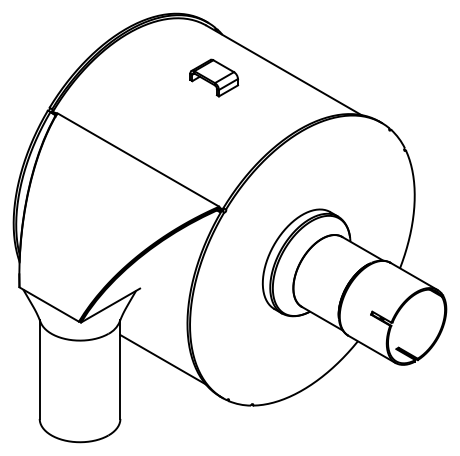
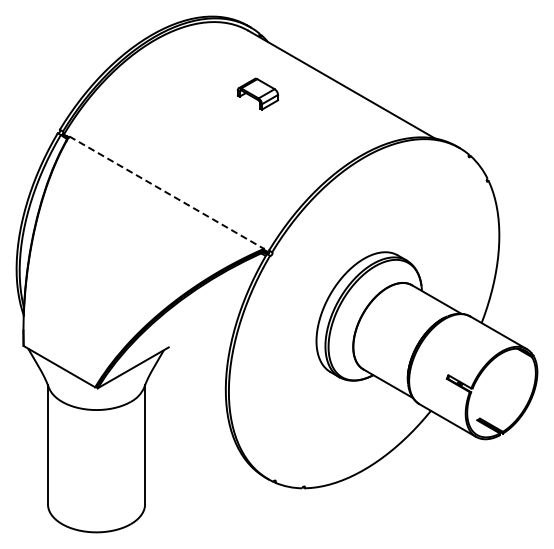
part: (213, 78) -> (257, 94), size x0.7
line: (139, 159) -> (167, 192), solid -> dashed
line: (163, 359) -> (196, 432), removed

